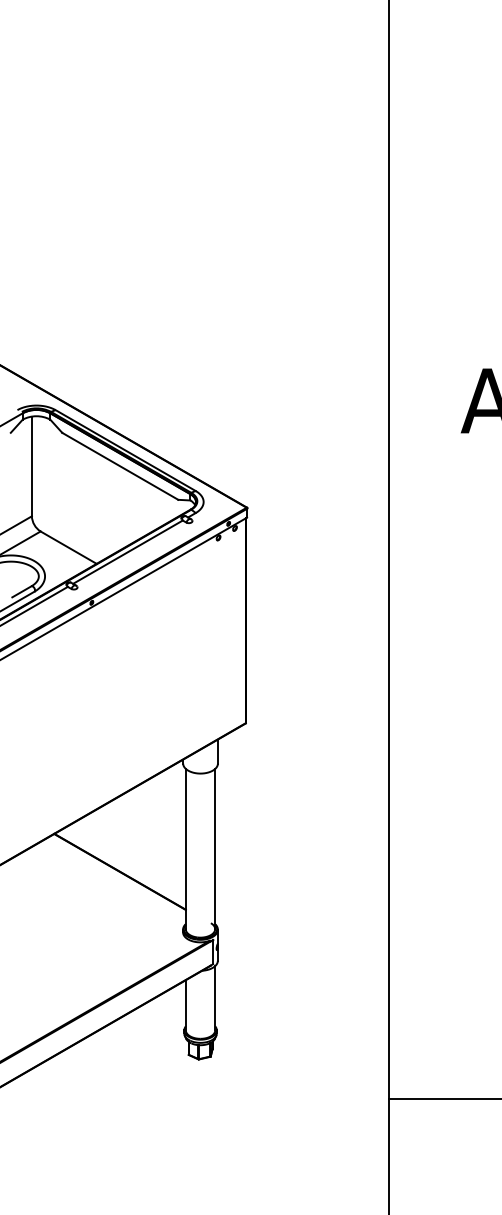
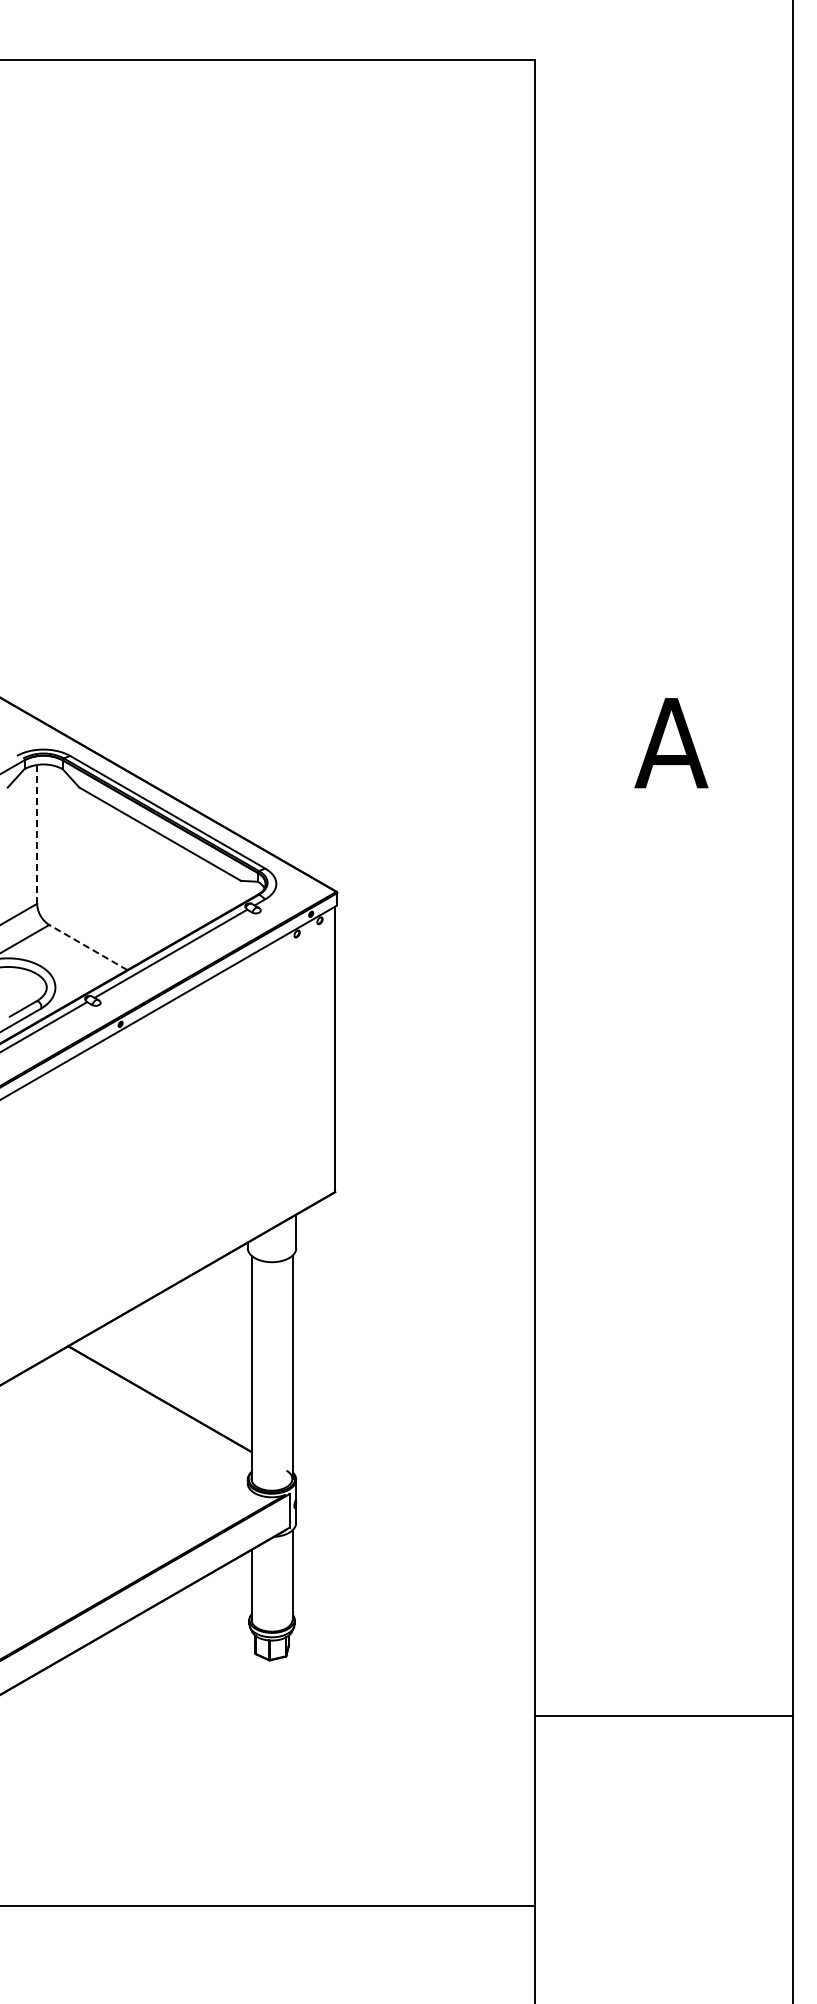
line: (32, 466) -> (37, 834), solid -> dashed
line: (68, 547) -> (87, 947), solid -> dashed

